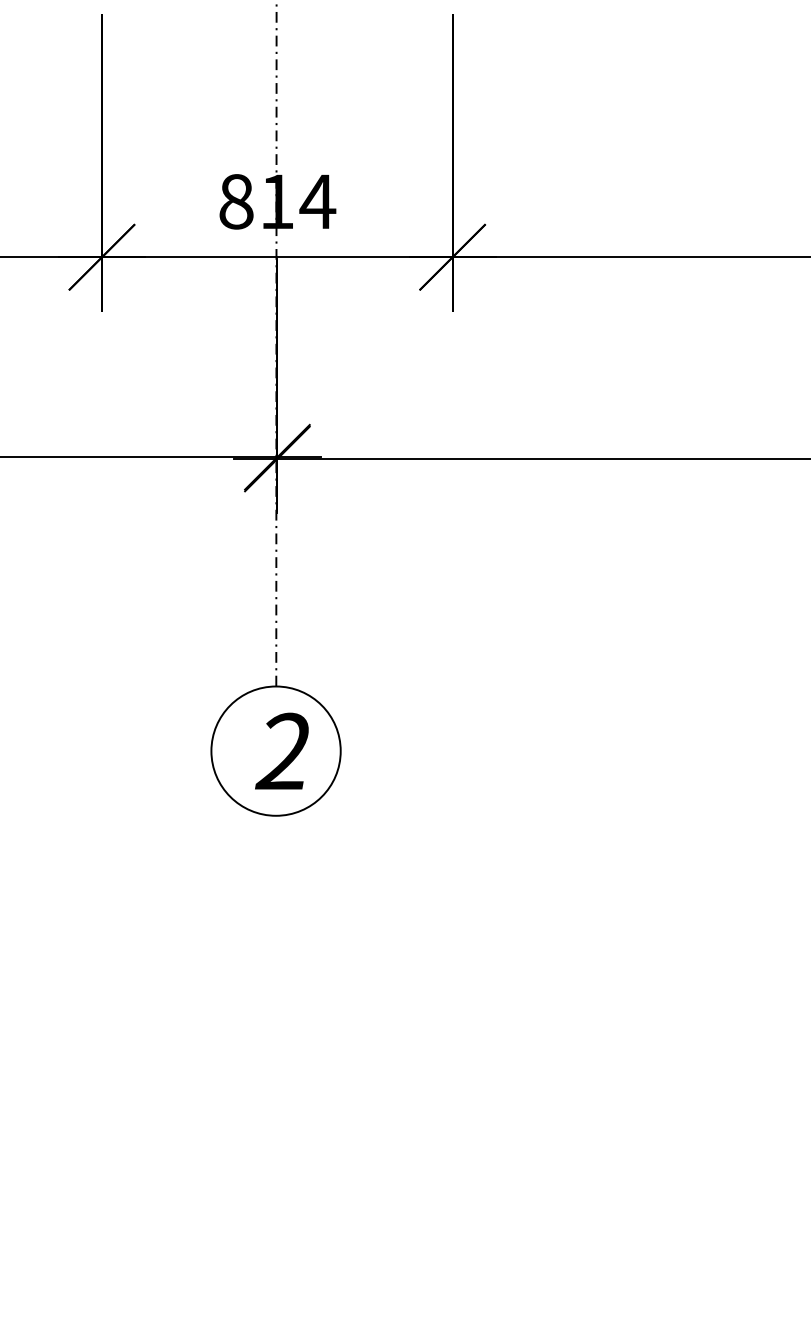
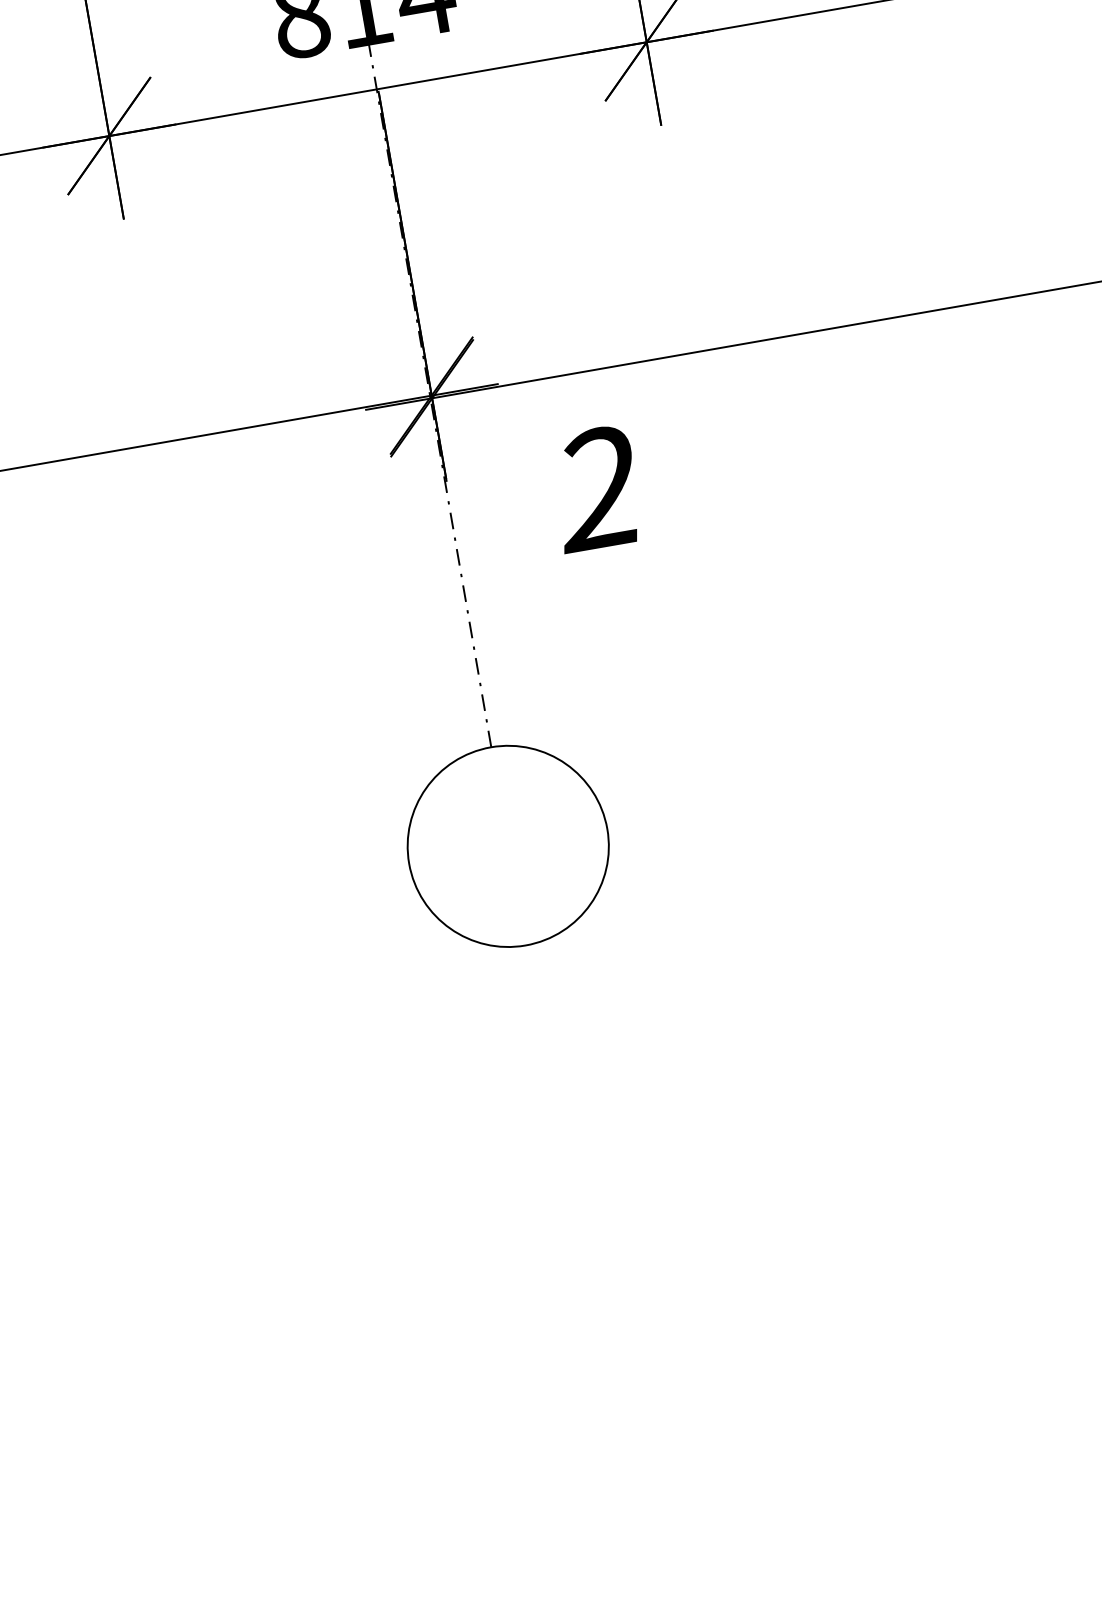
text: (281, 750) -> (594, 487), moved

